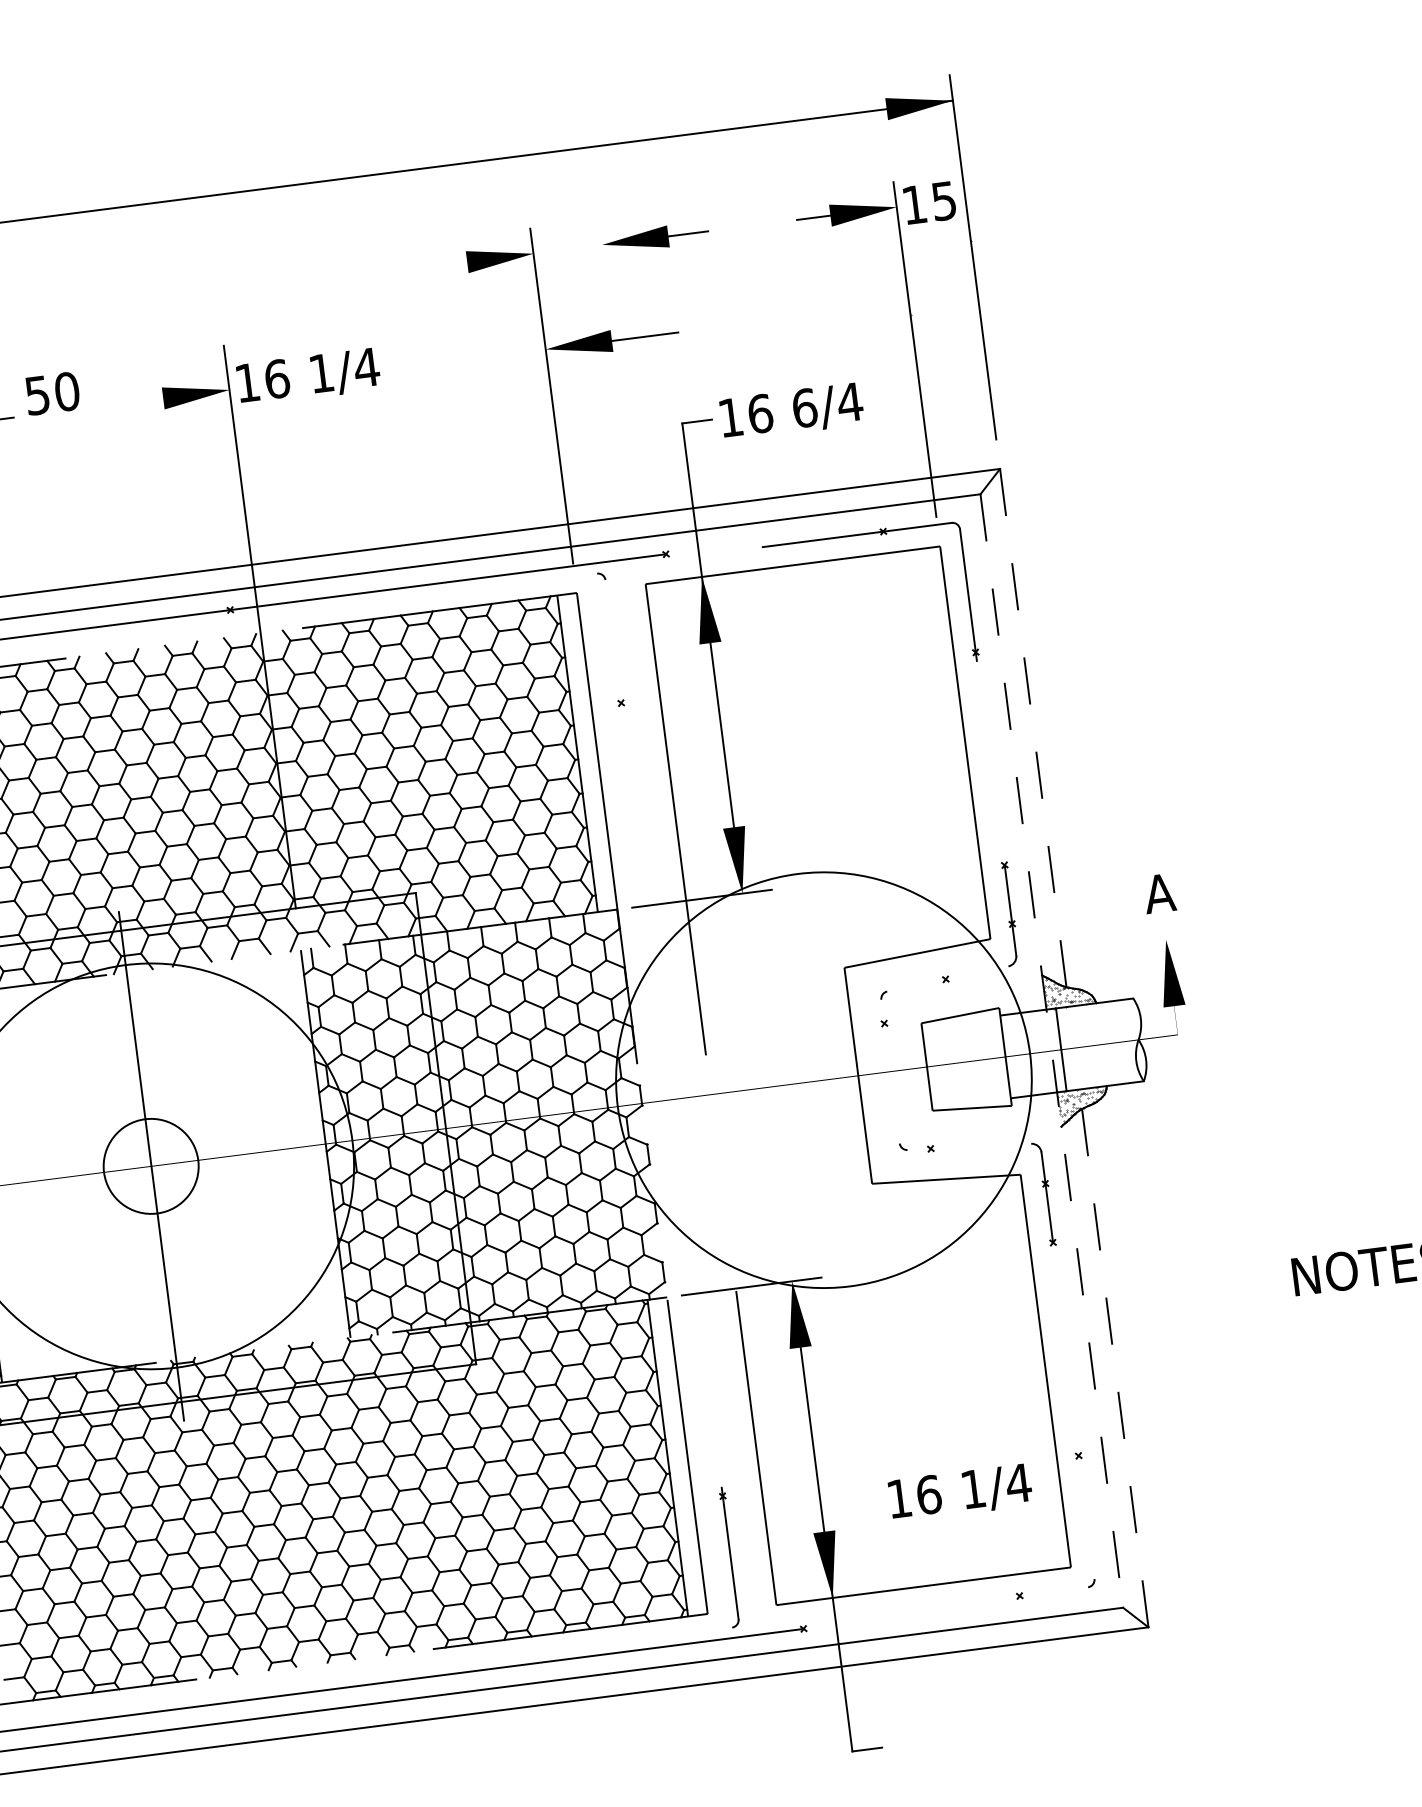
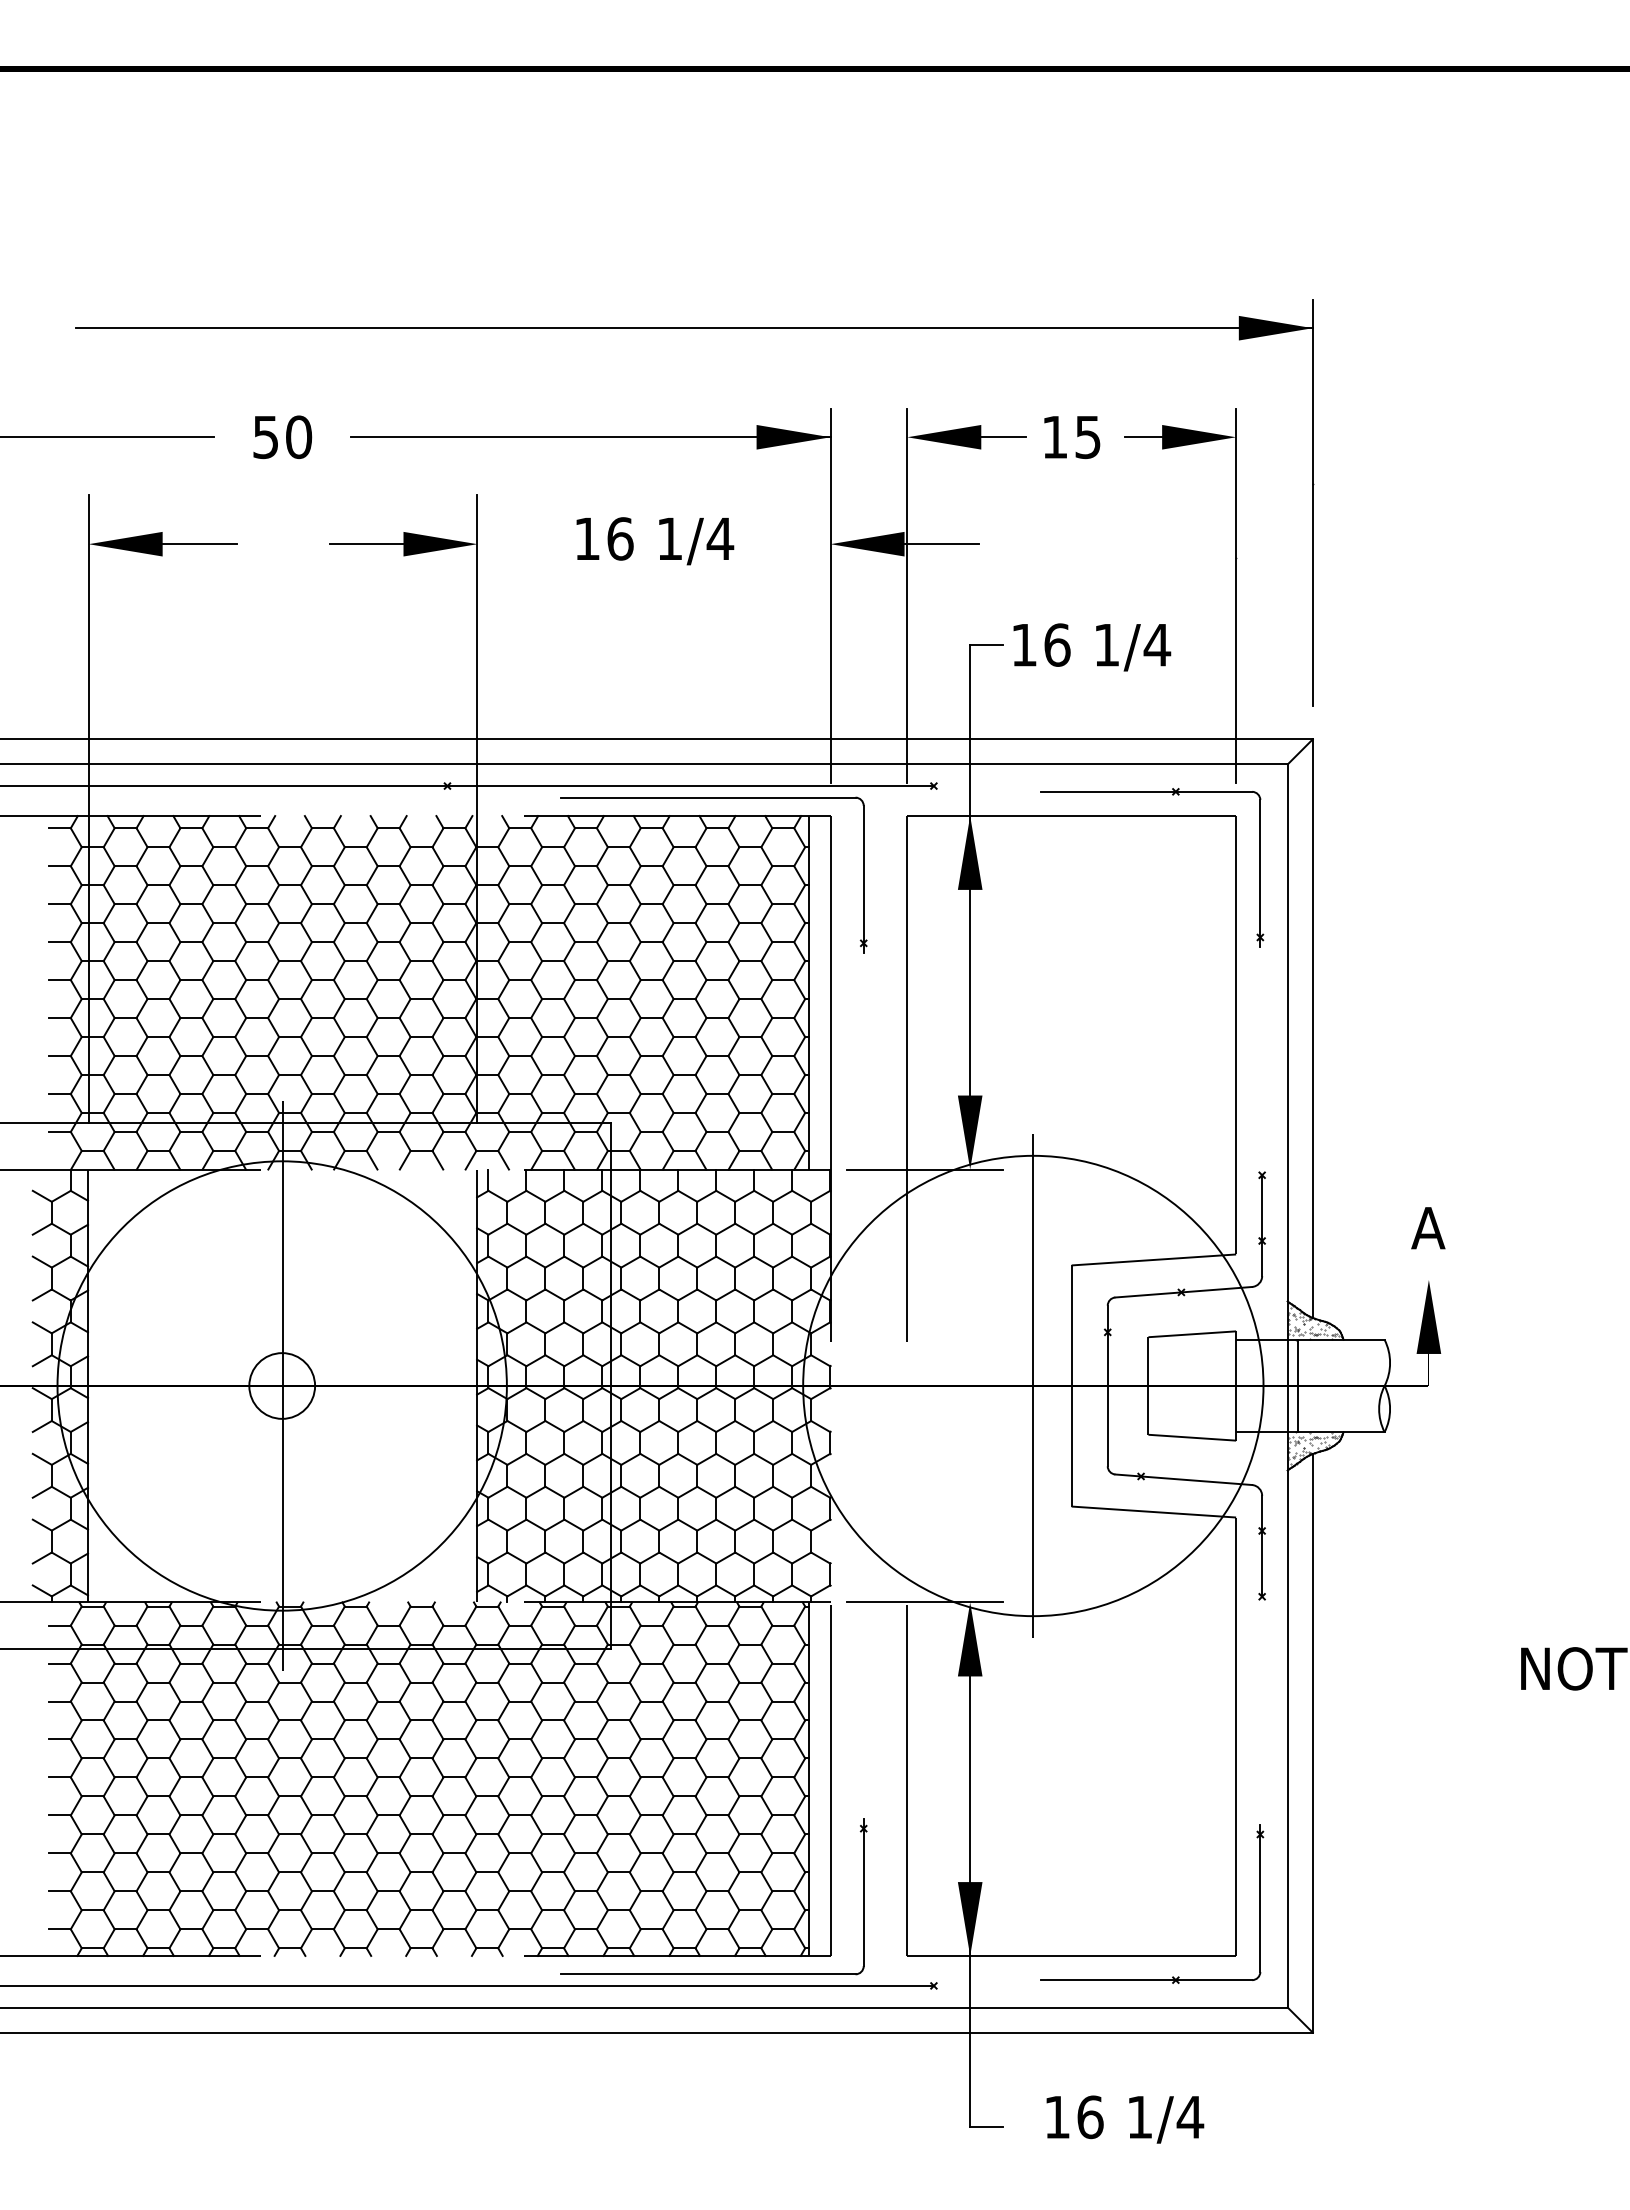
text: (930, 203) -> (1072, 437), moved
line: (318, 281) -> (590, 437), added
text: (308, 377) -> (655, 541), moved
line: (620, 387) -> (907, 596), added
text: (52, 393) -> (282, 437), moved
line: (130, 403) -> (366, 544), added
text: (805, 407) -> (1107, 644), 6/4 -> 1/4
line: (465, 590) -> (708, 797), added
line: (613, 645) -> (863, 878), added
line: (1033, 728) -> (1312, 1029), dashed -> solid
line: (947, 978) -> (1183, 1291), added
line: (1051, 1051) -> (1287, 1386), dashed -> solid
line: (890, 1071) -> (1107, 1385), added
line: (824, 1079) -> (1033, 1385), added
line: (969, 1146) -> (1183, 1479), added
circle: (151, 1165) -> (282, 1385), size x0.62
line: (1115, 1368) -> (1312, 1743), dashed -> solid
text: (960, 1492) -> (1125, 2119), moved
line: (1086, 1513) -> (1260, 1898), added
line: (993, 1599) -> (1146, 1980), added
line: (600, 1644) -> (708, 1974), added

